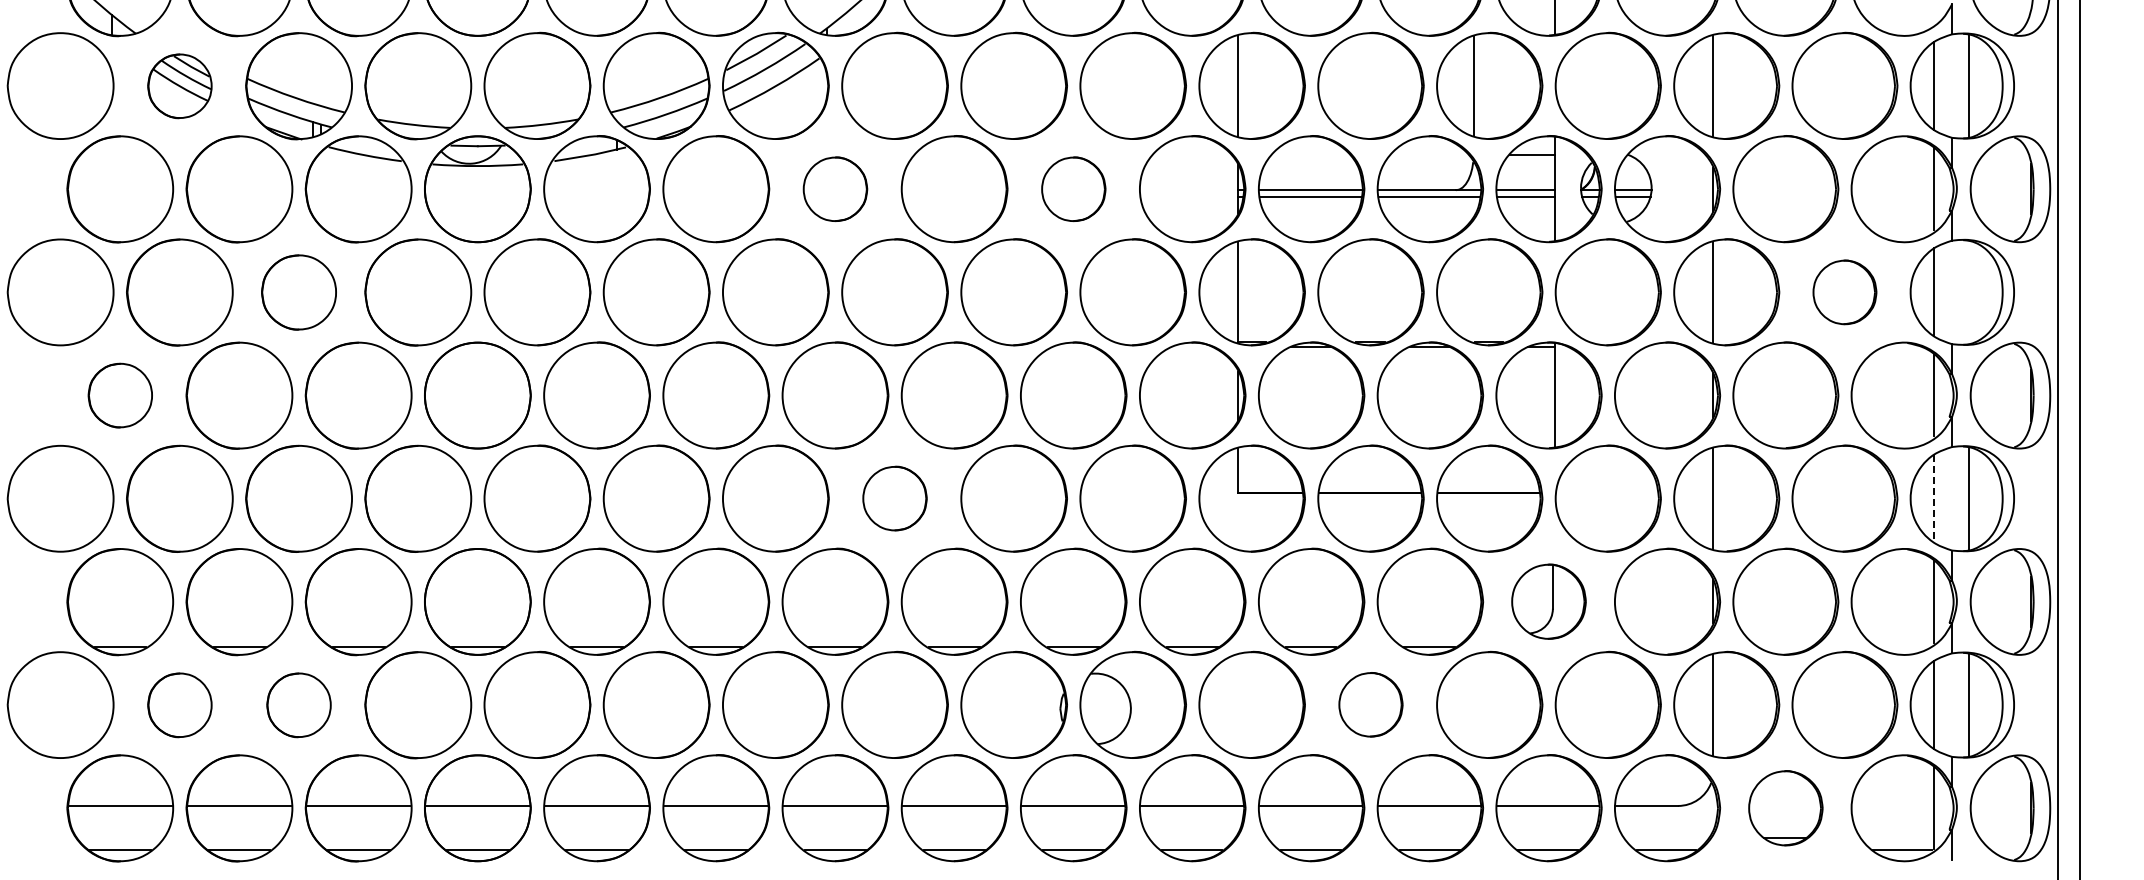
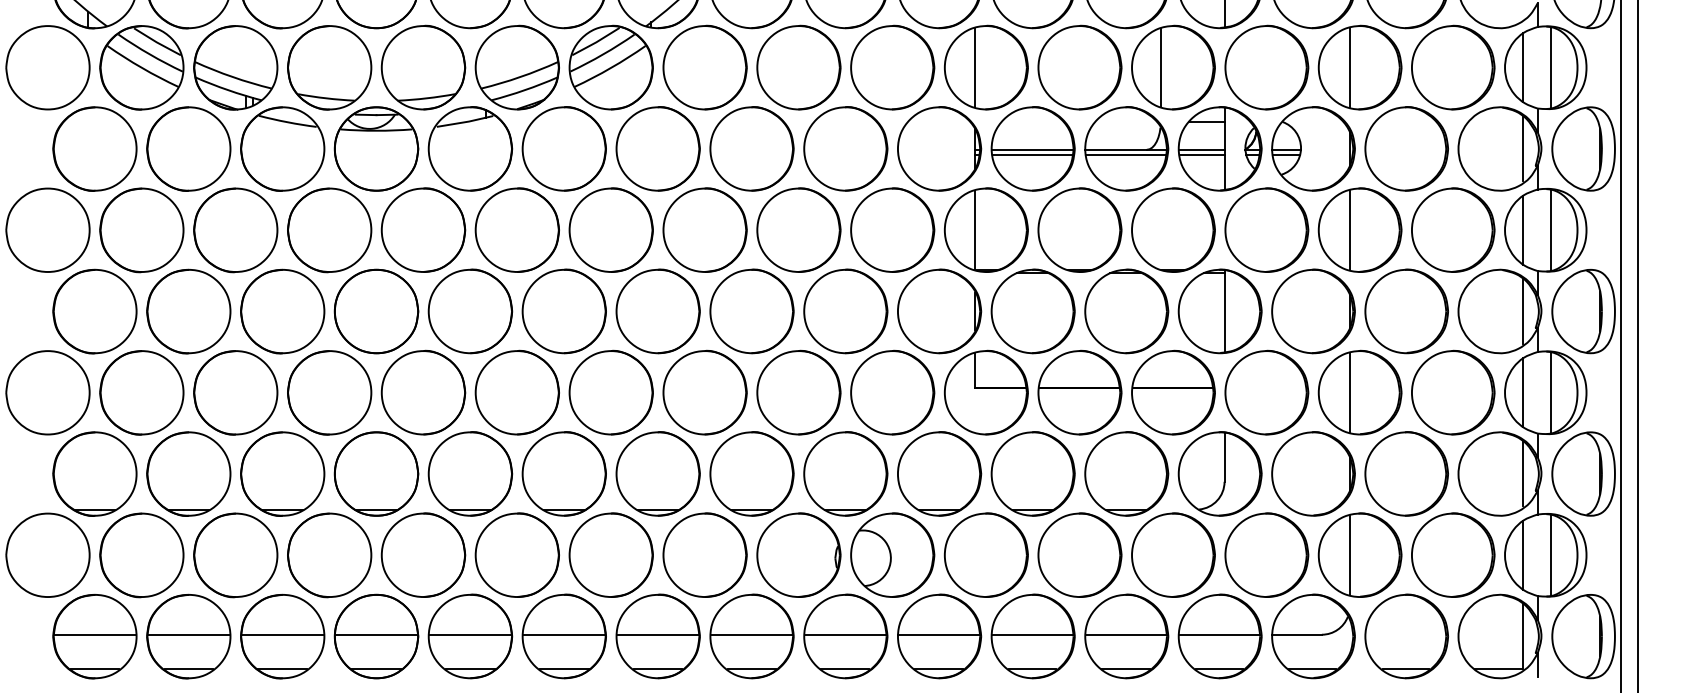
part: (179, 86) -> (141, 68), size x1.67
part: (835, 189) -> (658, 149), size x1.67
part: (1073, 189) -> (845, 149), size x1.67
part: (298, 292) -> (235, 230), size x1.43
part: (1844, 292) -> (1452, 230), size x1.67
line: (1969, 292) -> (1551, 230), added
part: (120, 395) -> (95, 311), size x1.67
part: (894, 498) -> (704, 392), size x1.67
line: (1934, 498) -> (1523, 392), dashed -> solid
part: (1548, 601) -> (1219, 473), size x1.43
part: (1370, 704) -> (1079, 554), size x1.67
part: (179, 705) -> (141, 555), size x1.67
part: (298, 705) -> (235, 555), size x1.67
part: (1785, 808) -> (1406, 636), size x1.43

